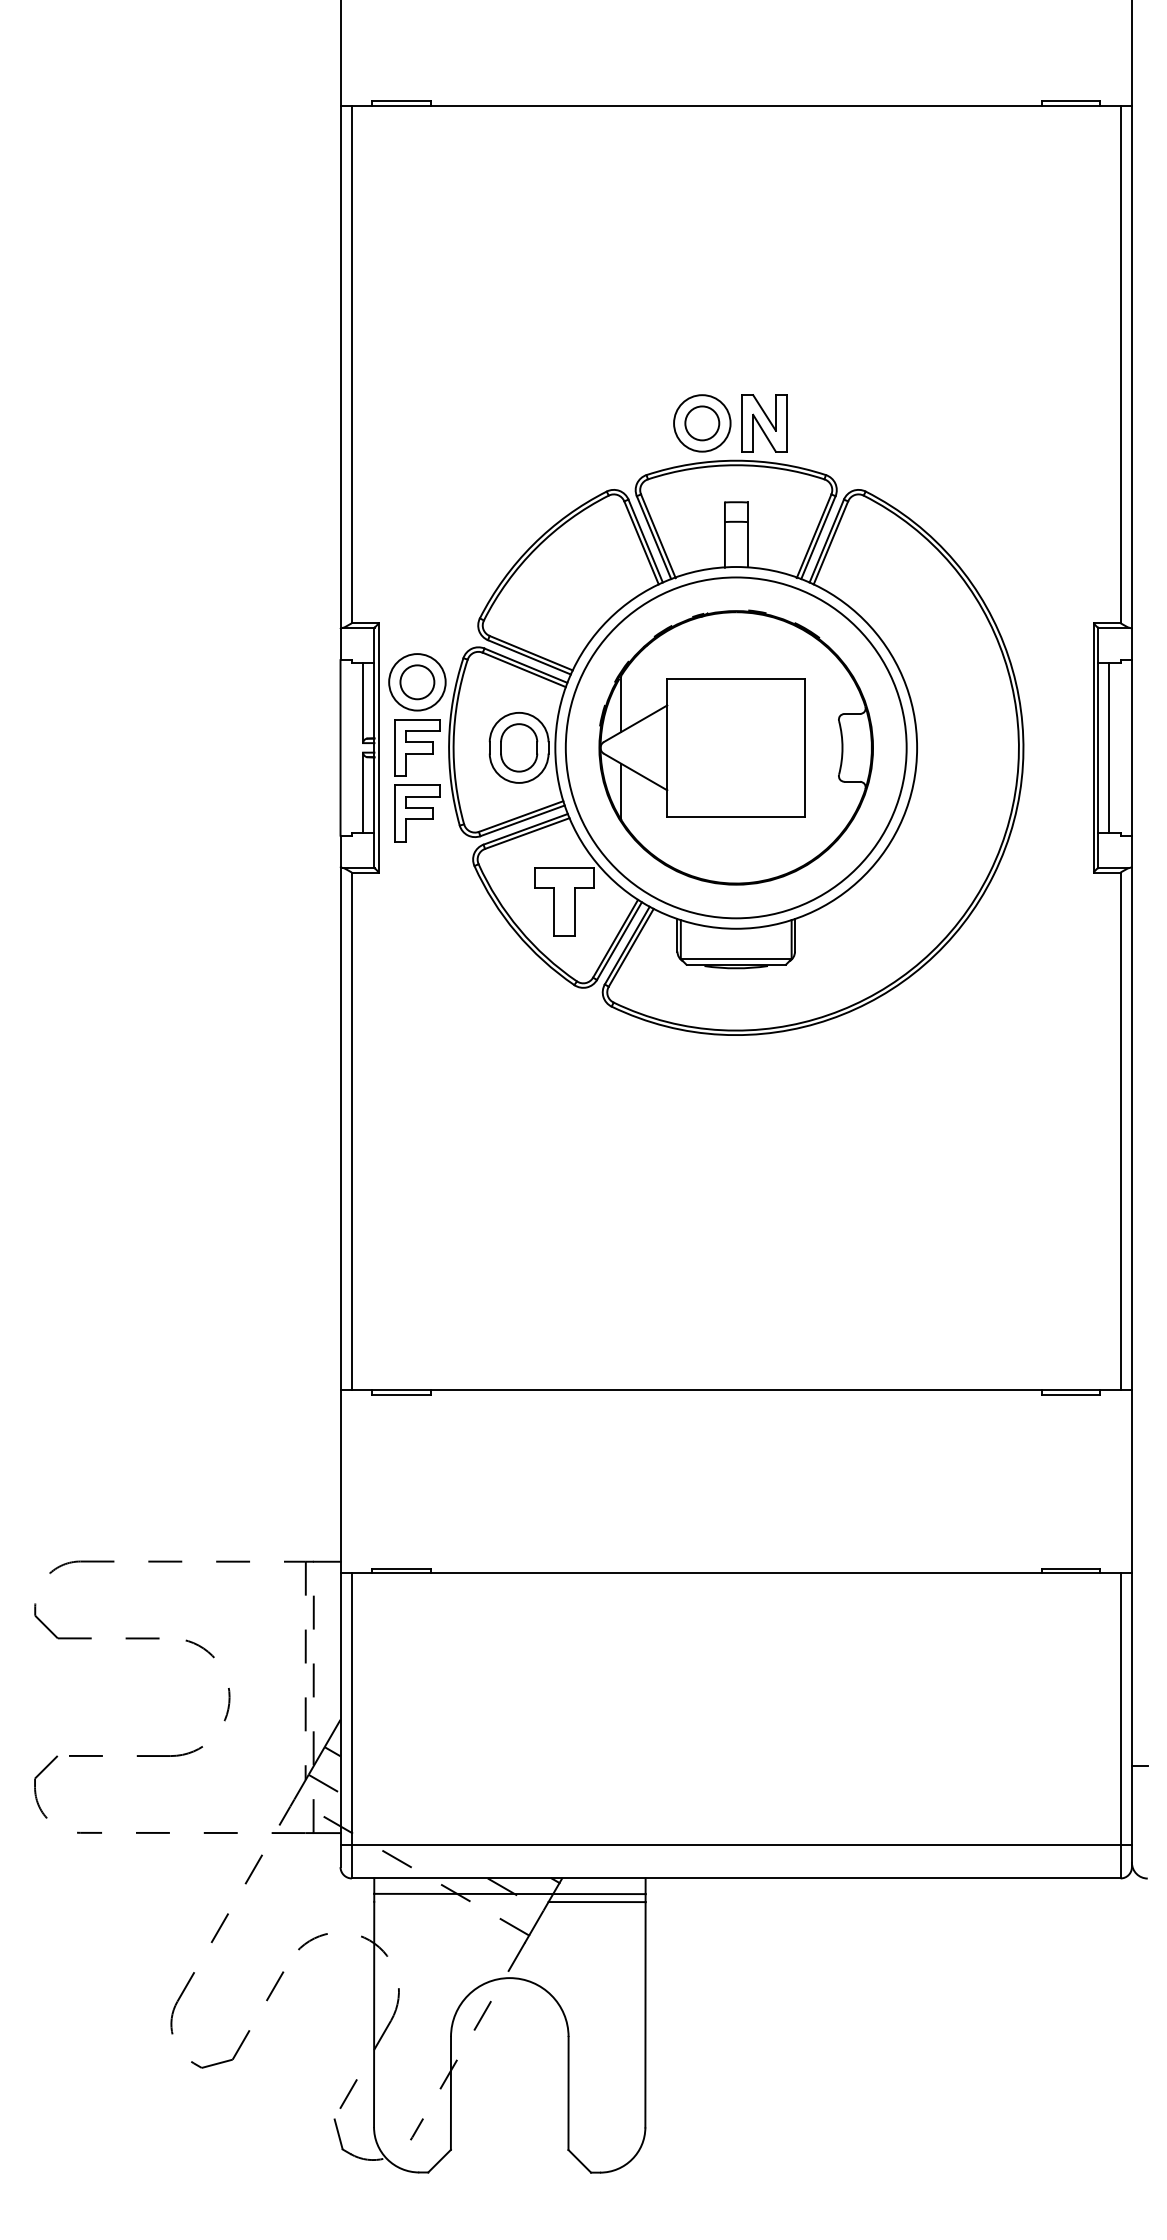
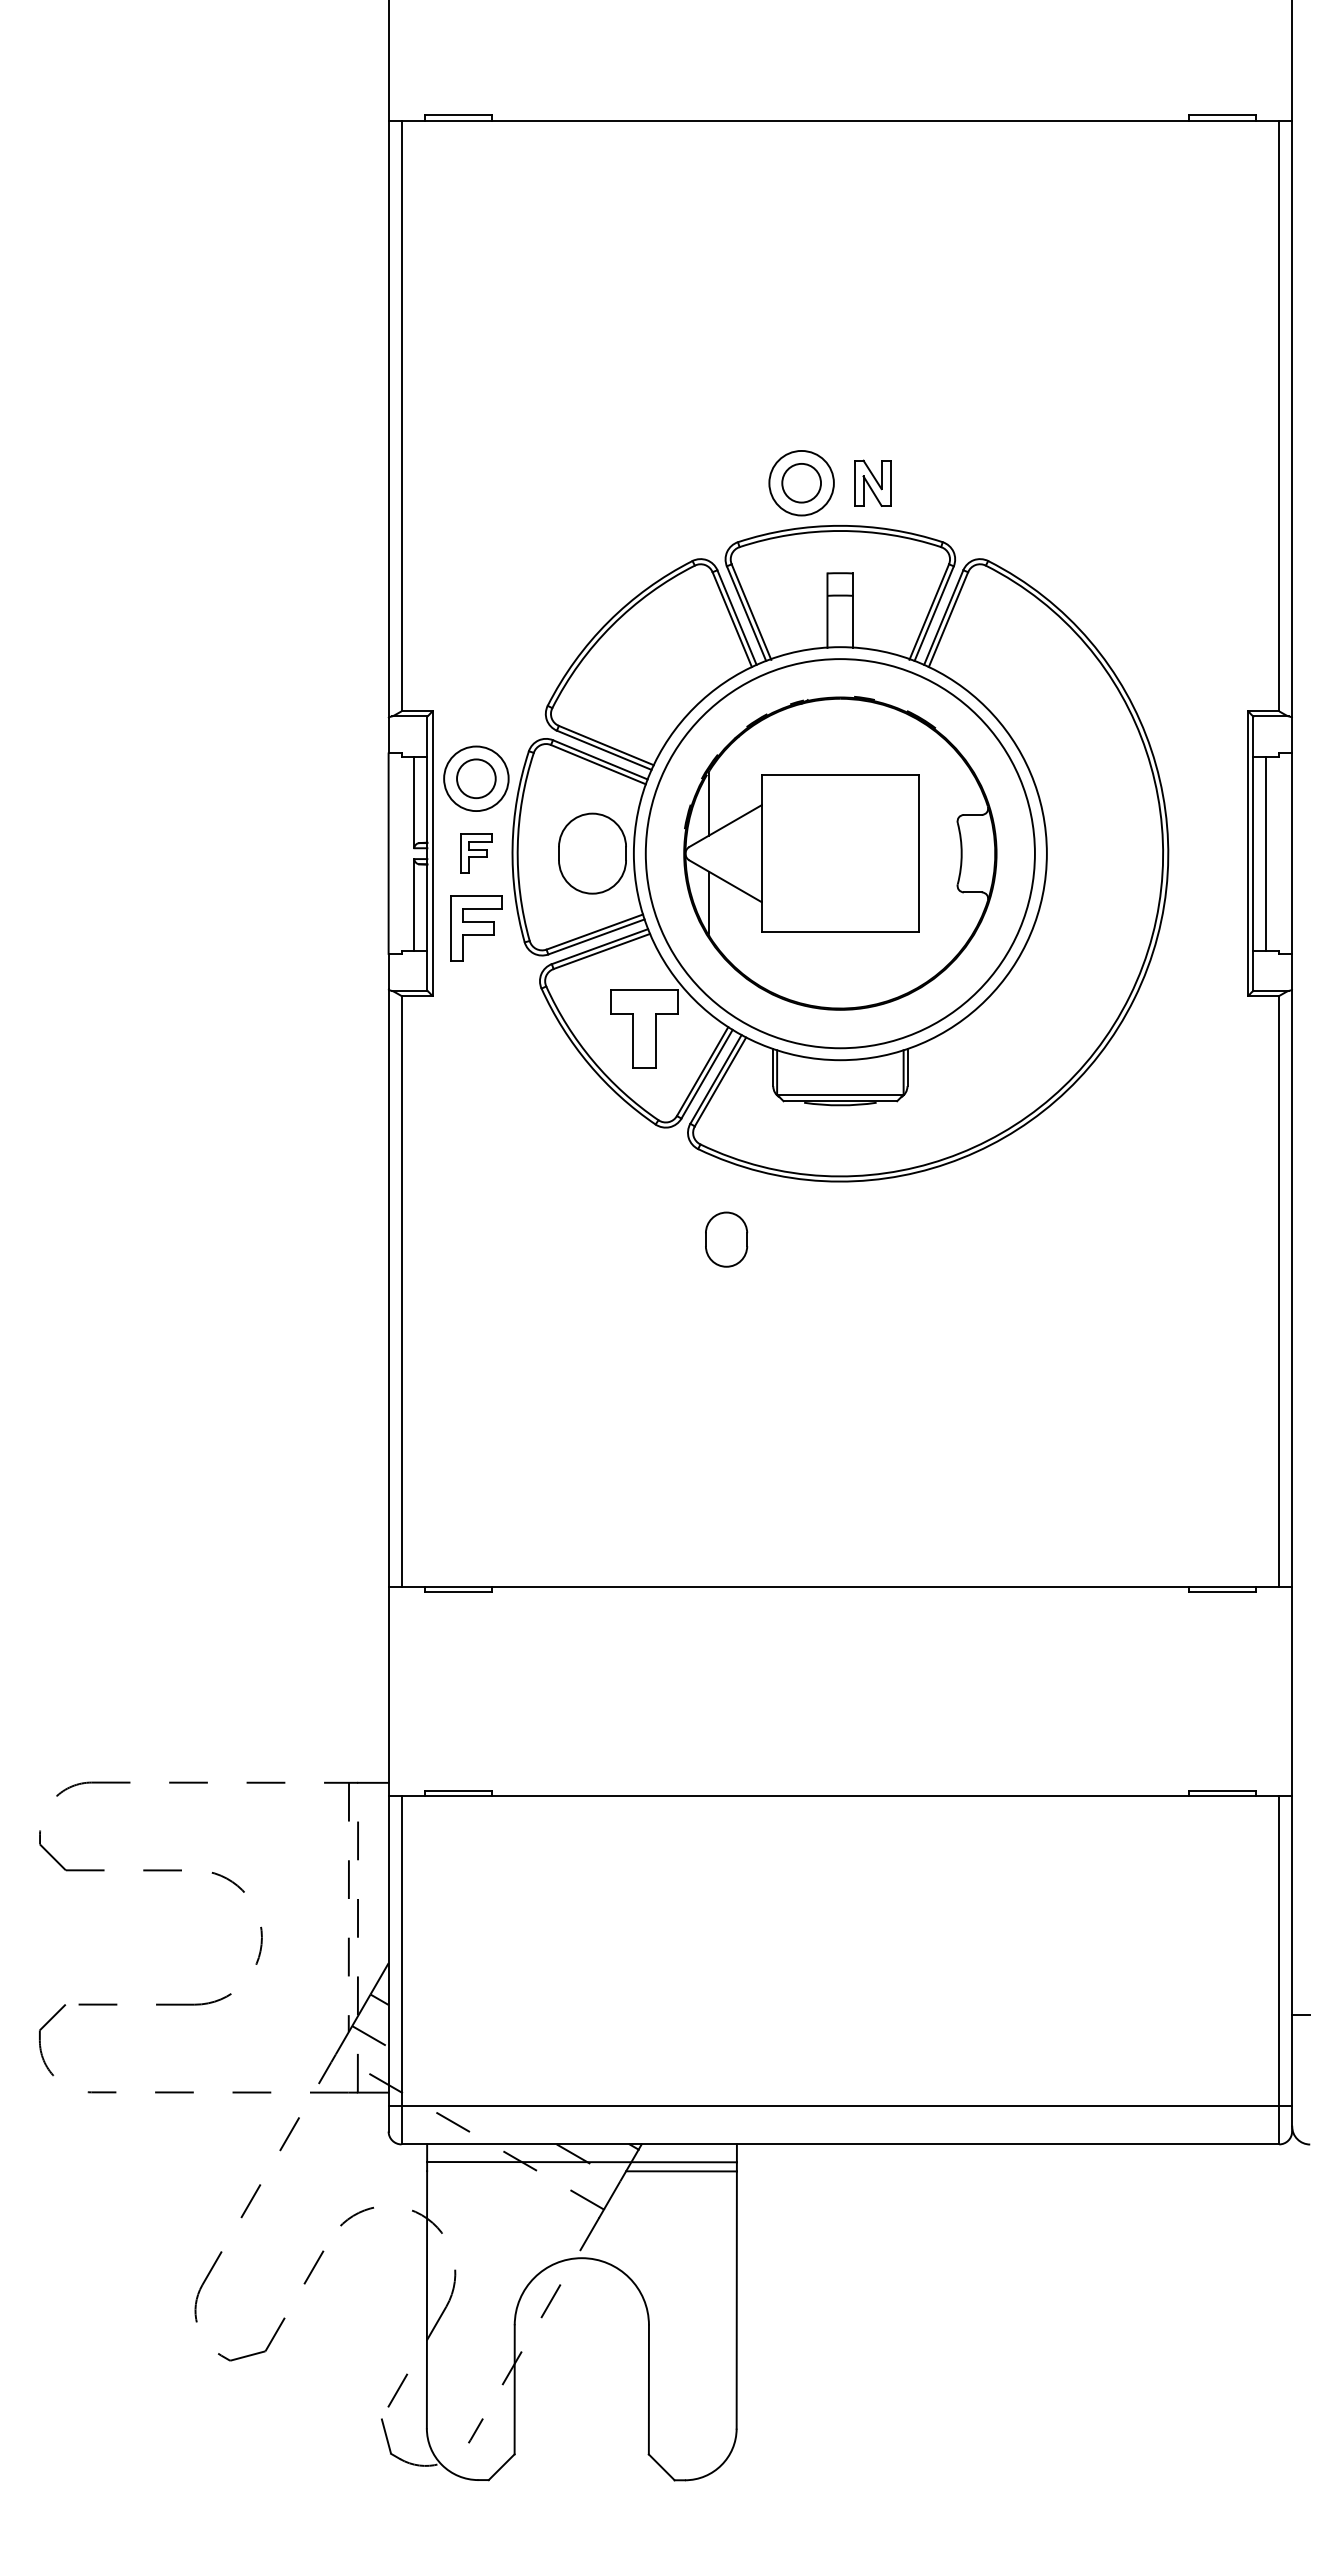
part: (764, 423) -> (872, 483), size x0.7
part: (417, 747) -> (476, 853), size x0.6
part: (519, 747) -> (726, 1239), moved

